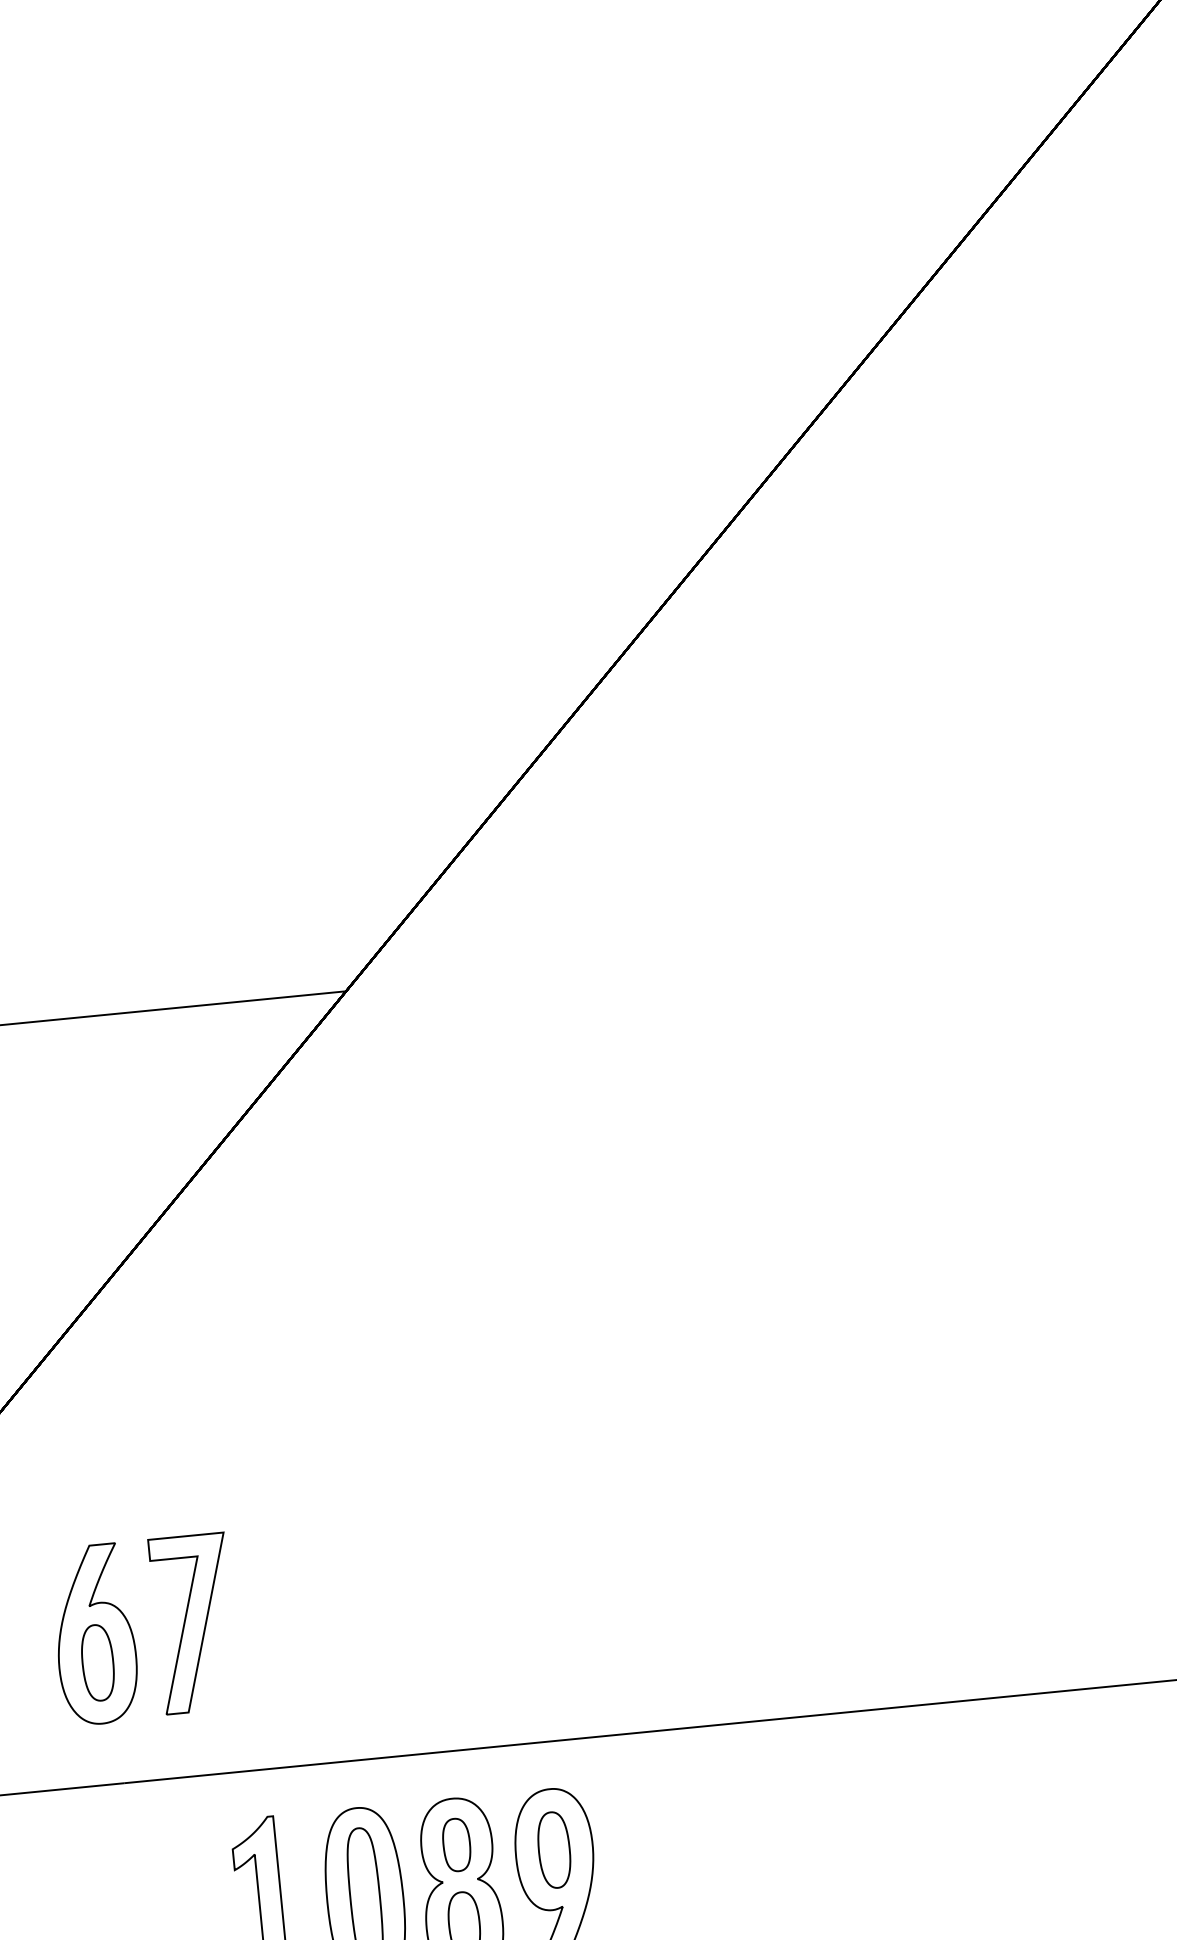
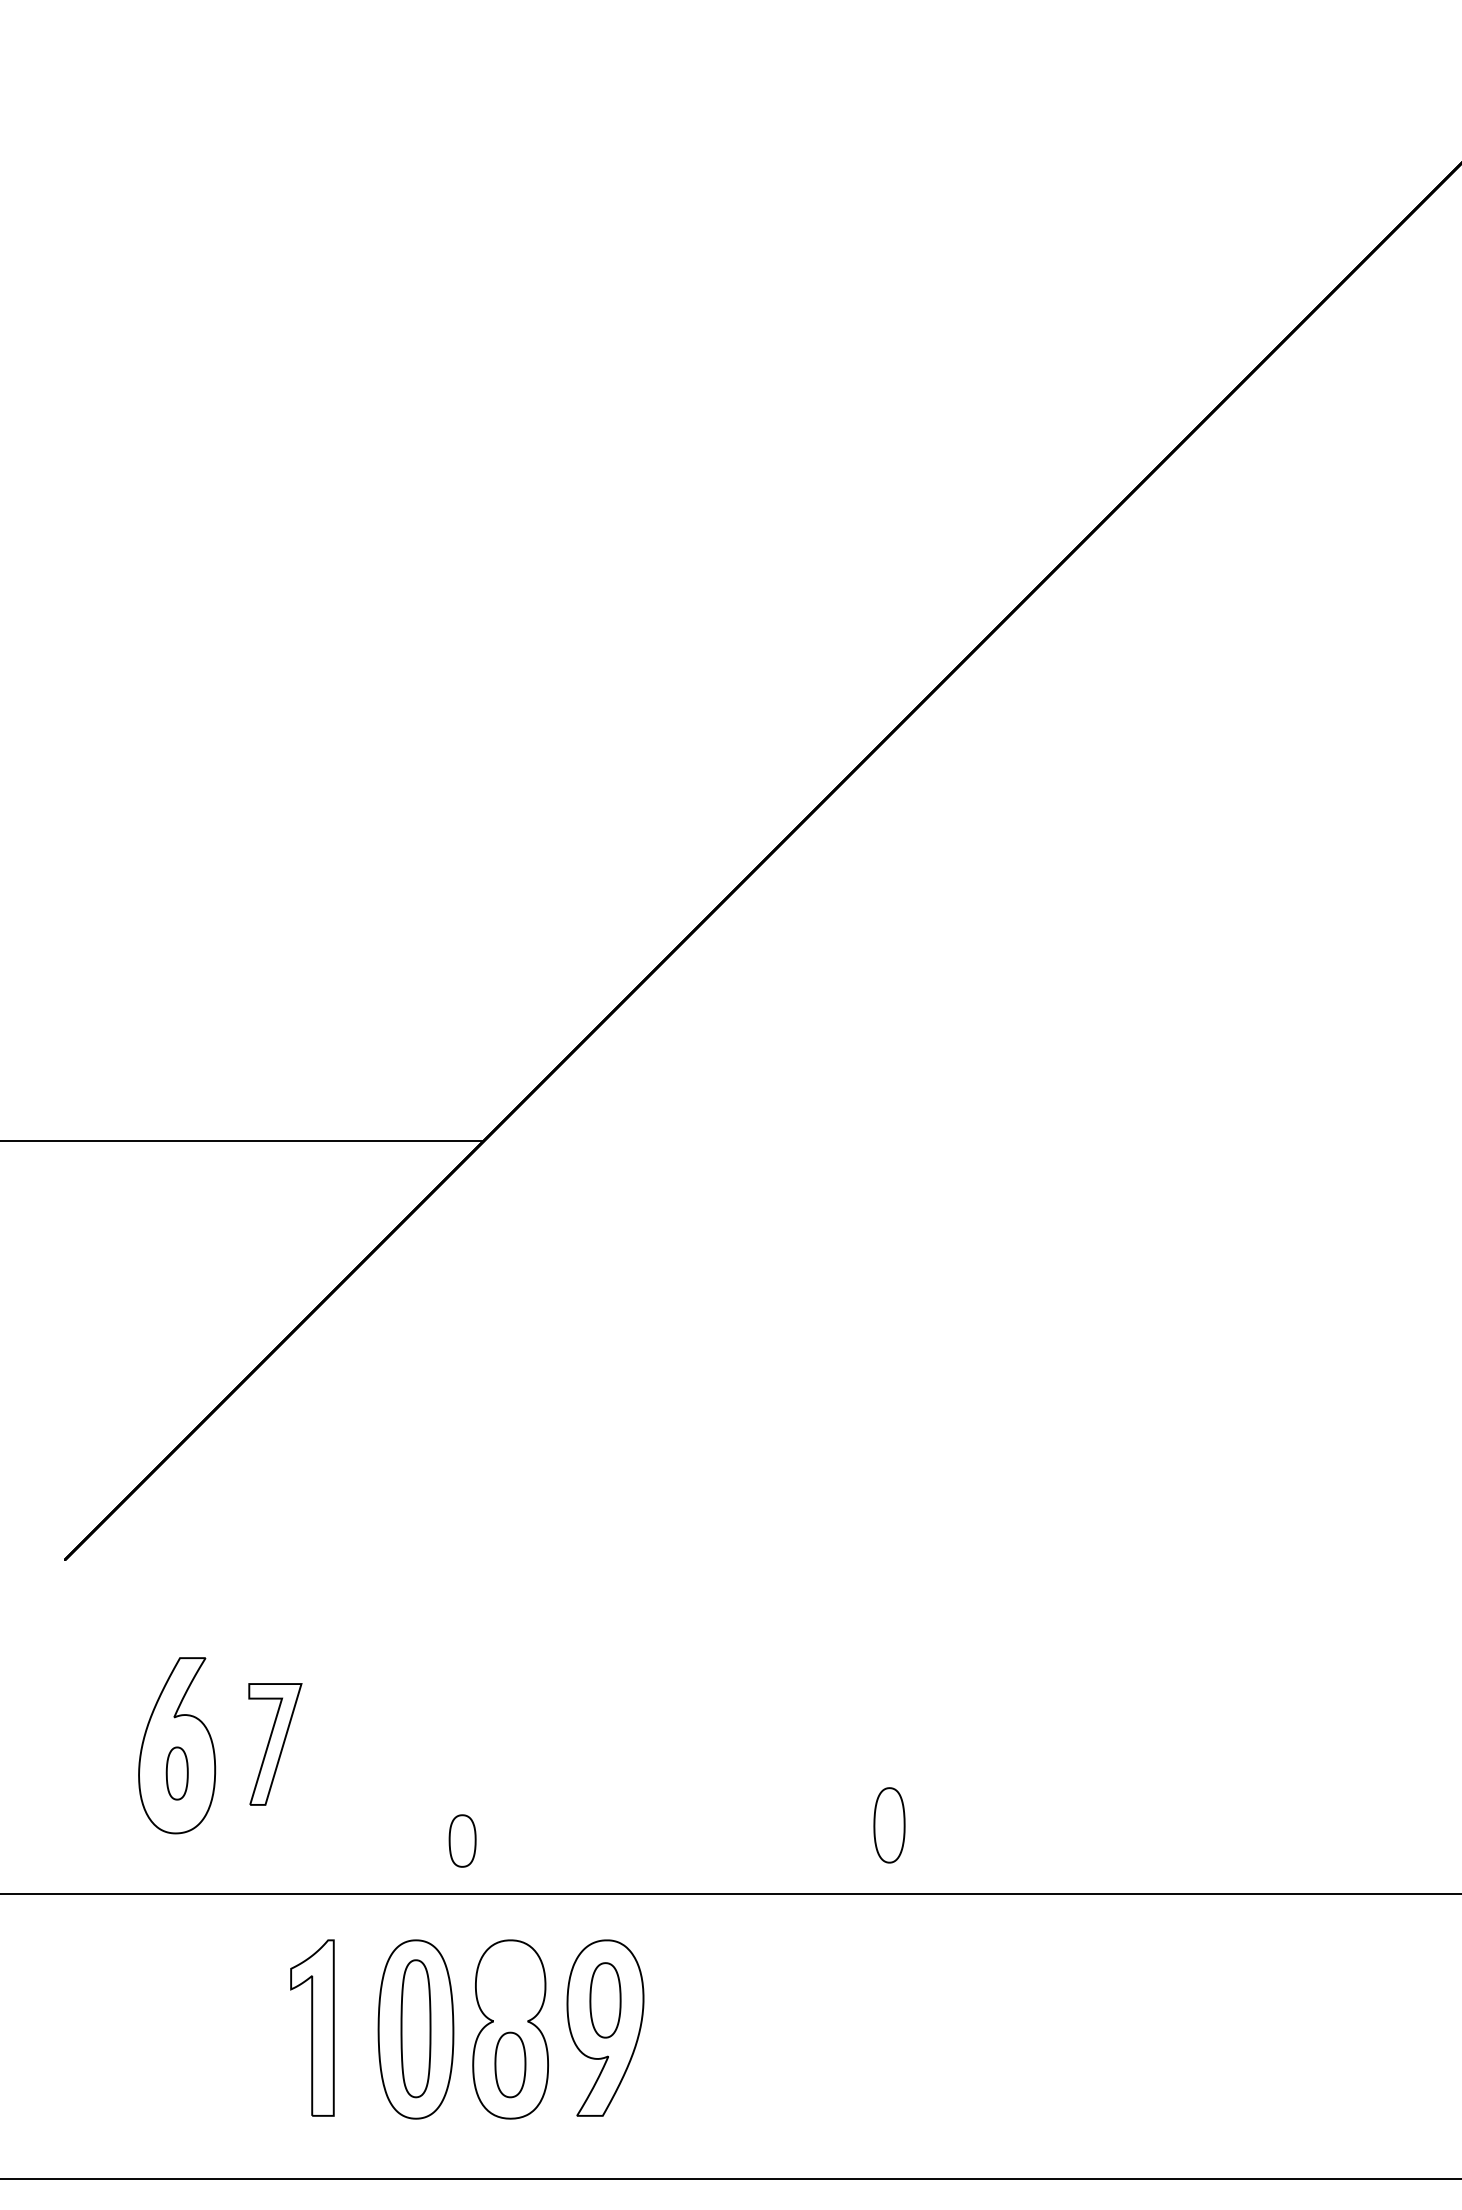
part: (194, 1623) -> (275, 1744), size x0.7
part: (824, 1644) -> (889, 1825), added
part: (98, 1662) -> (177, 1773), size x0.7
part: (456, 1844) -> (462, 1840), moved

